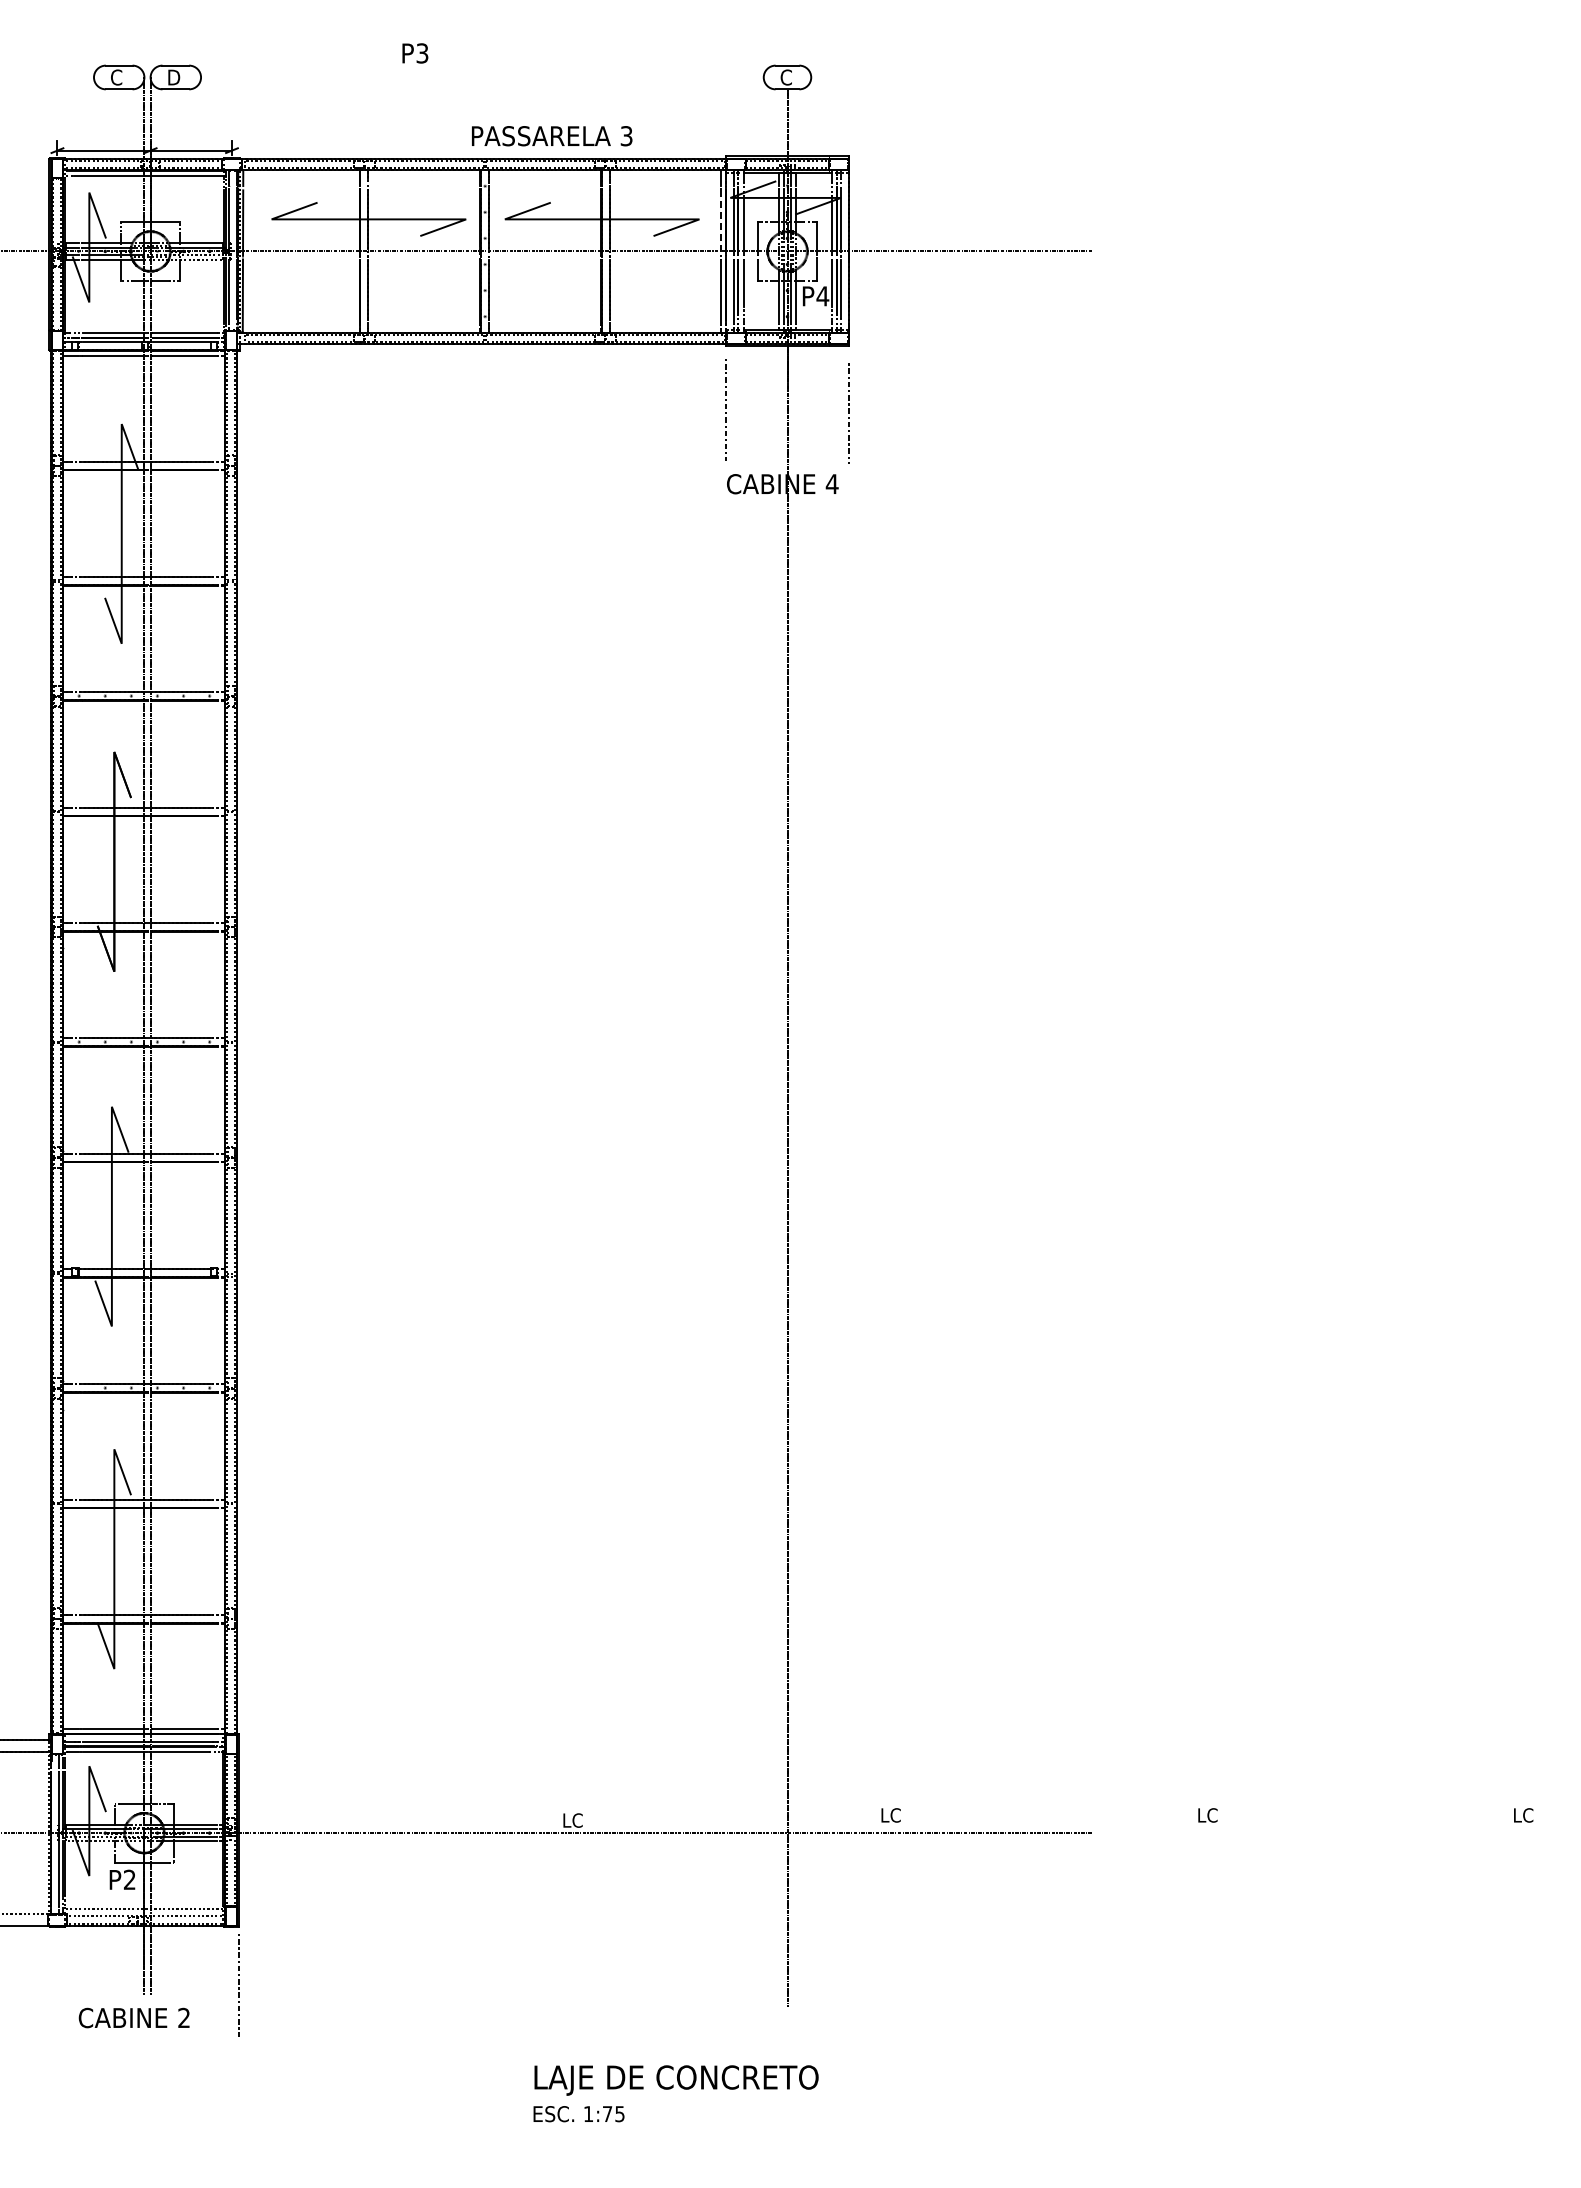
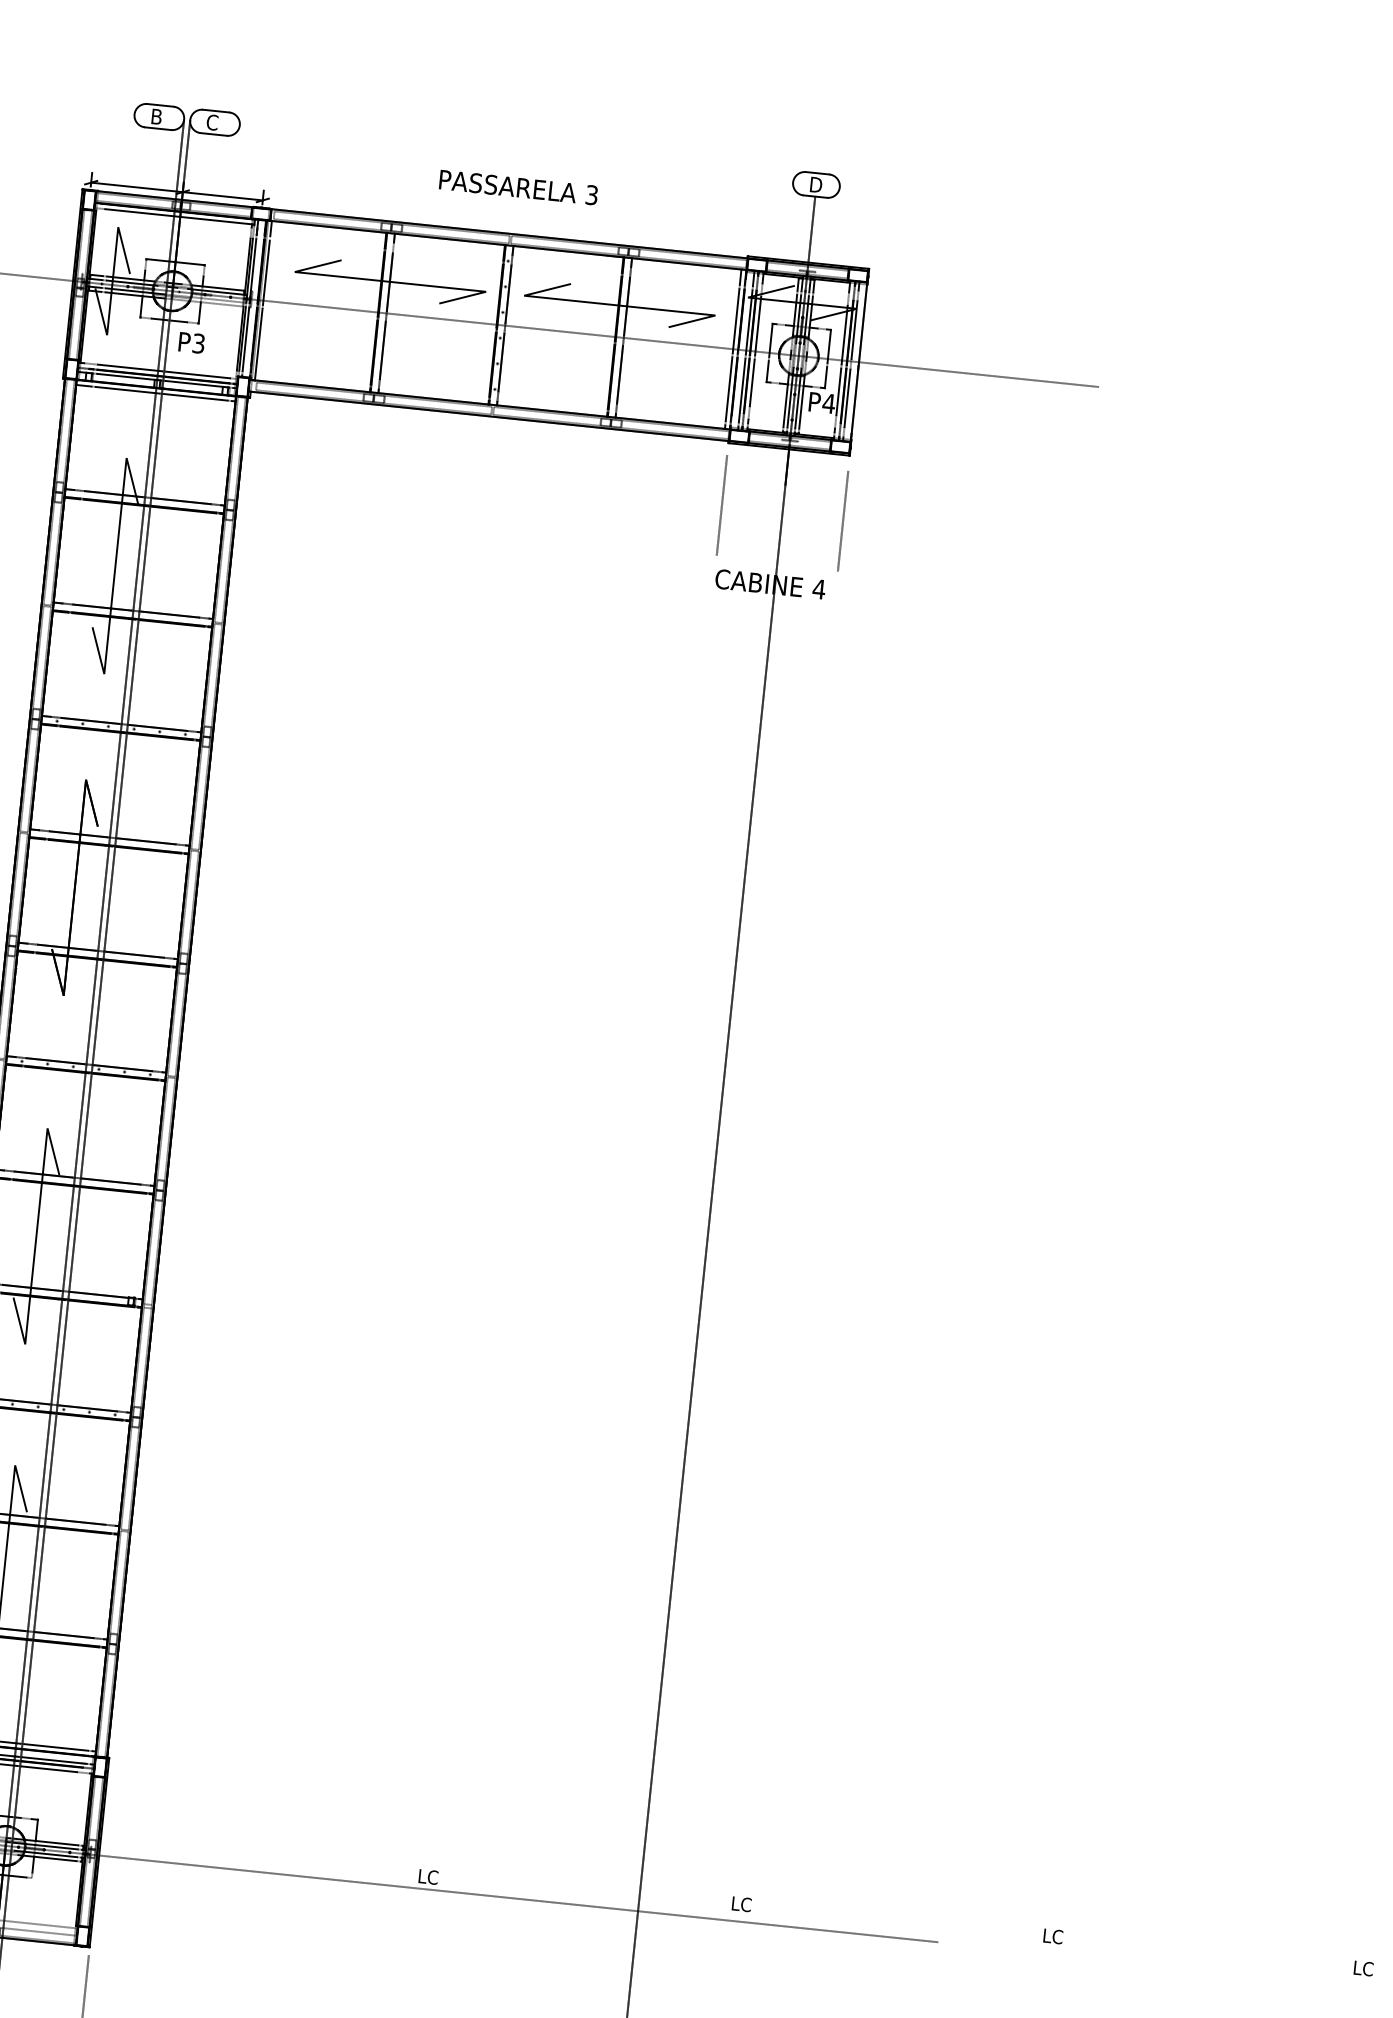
text: (415, 53) -> (191, 343), moved
text: (116, 77) -> (156, 116), C -> B
text: (173, 77) -> (212, 122), D -> C
text: (786, 77) -> (815, 184), C -> D
text: (552, 136) -> (519, 187), moved
line: (720, 222) -> (735, 320), dashed -> solid

